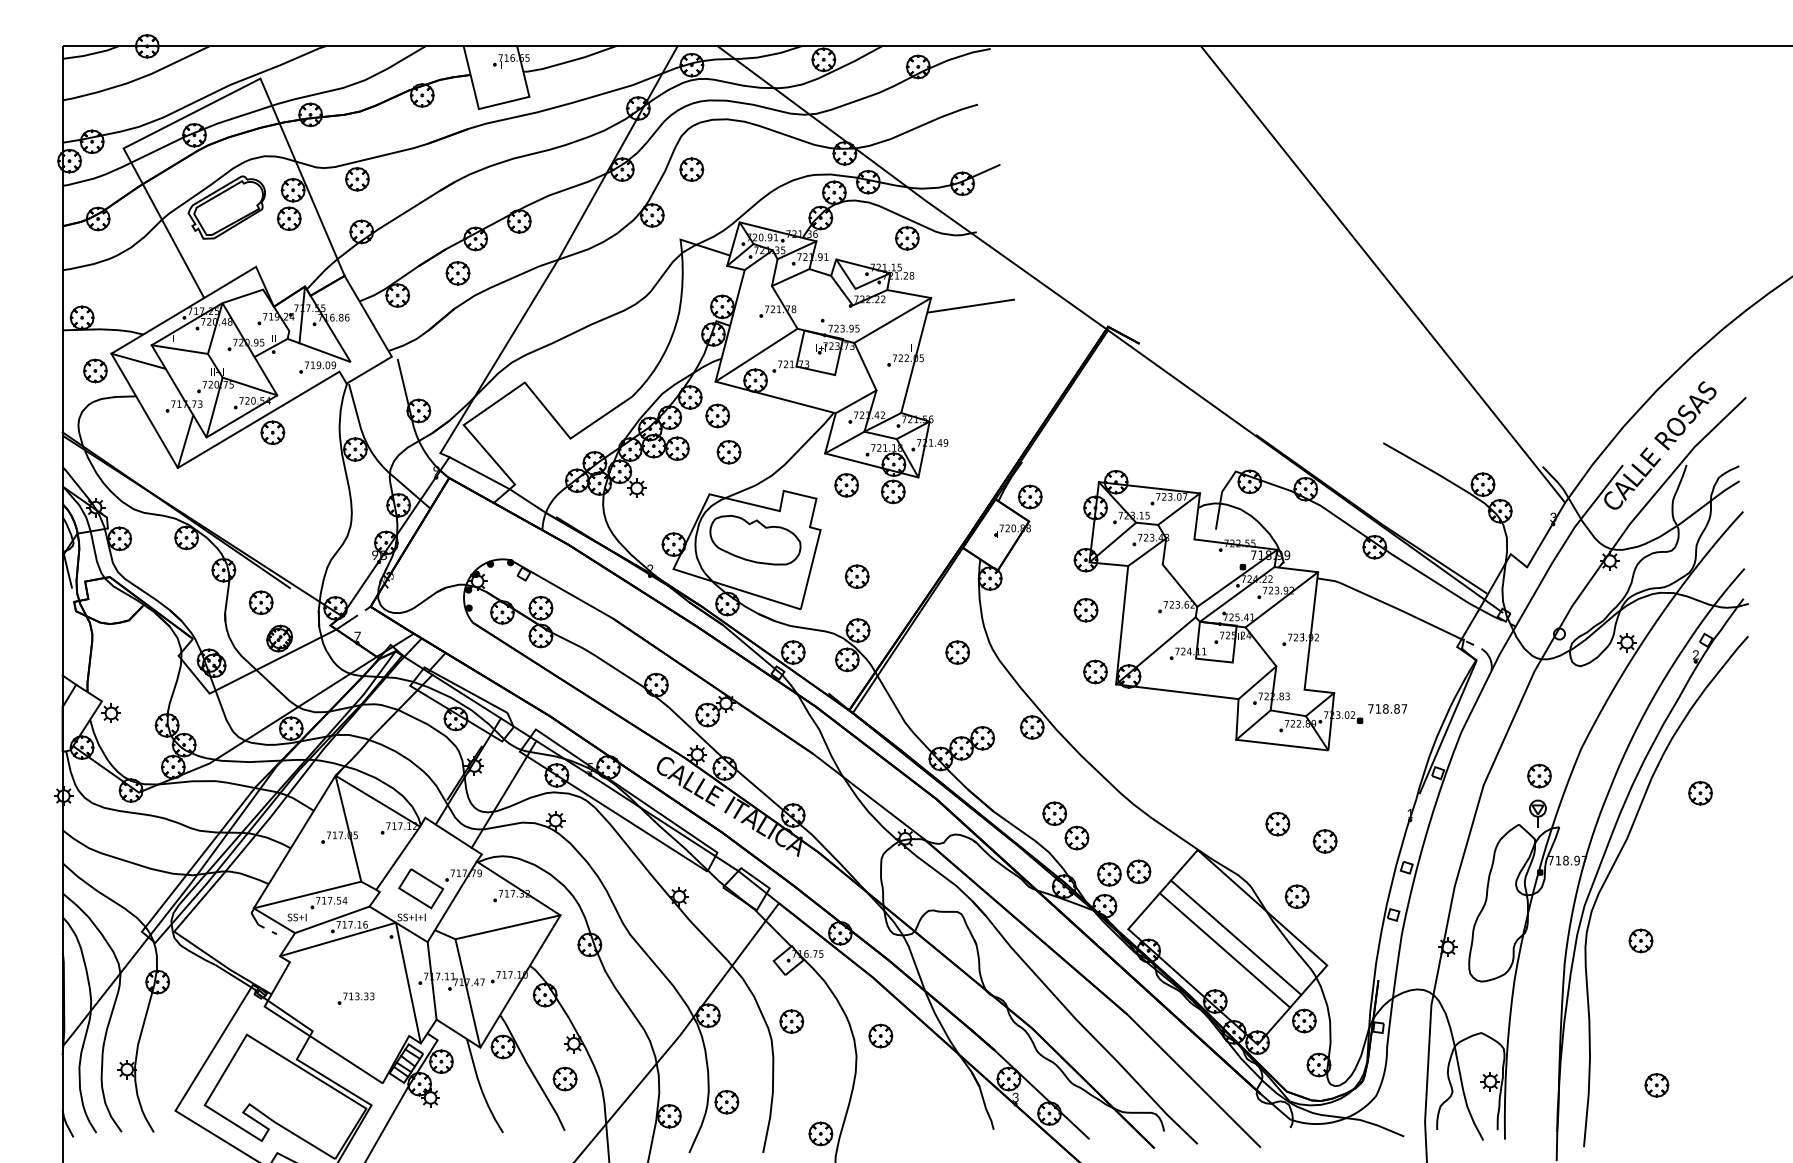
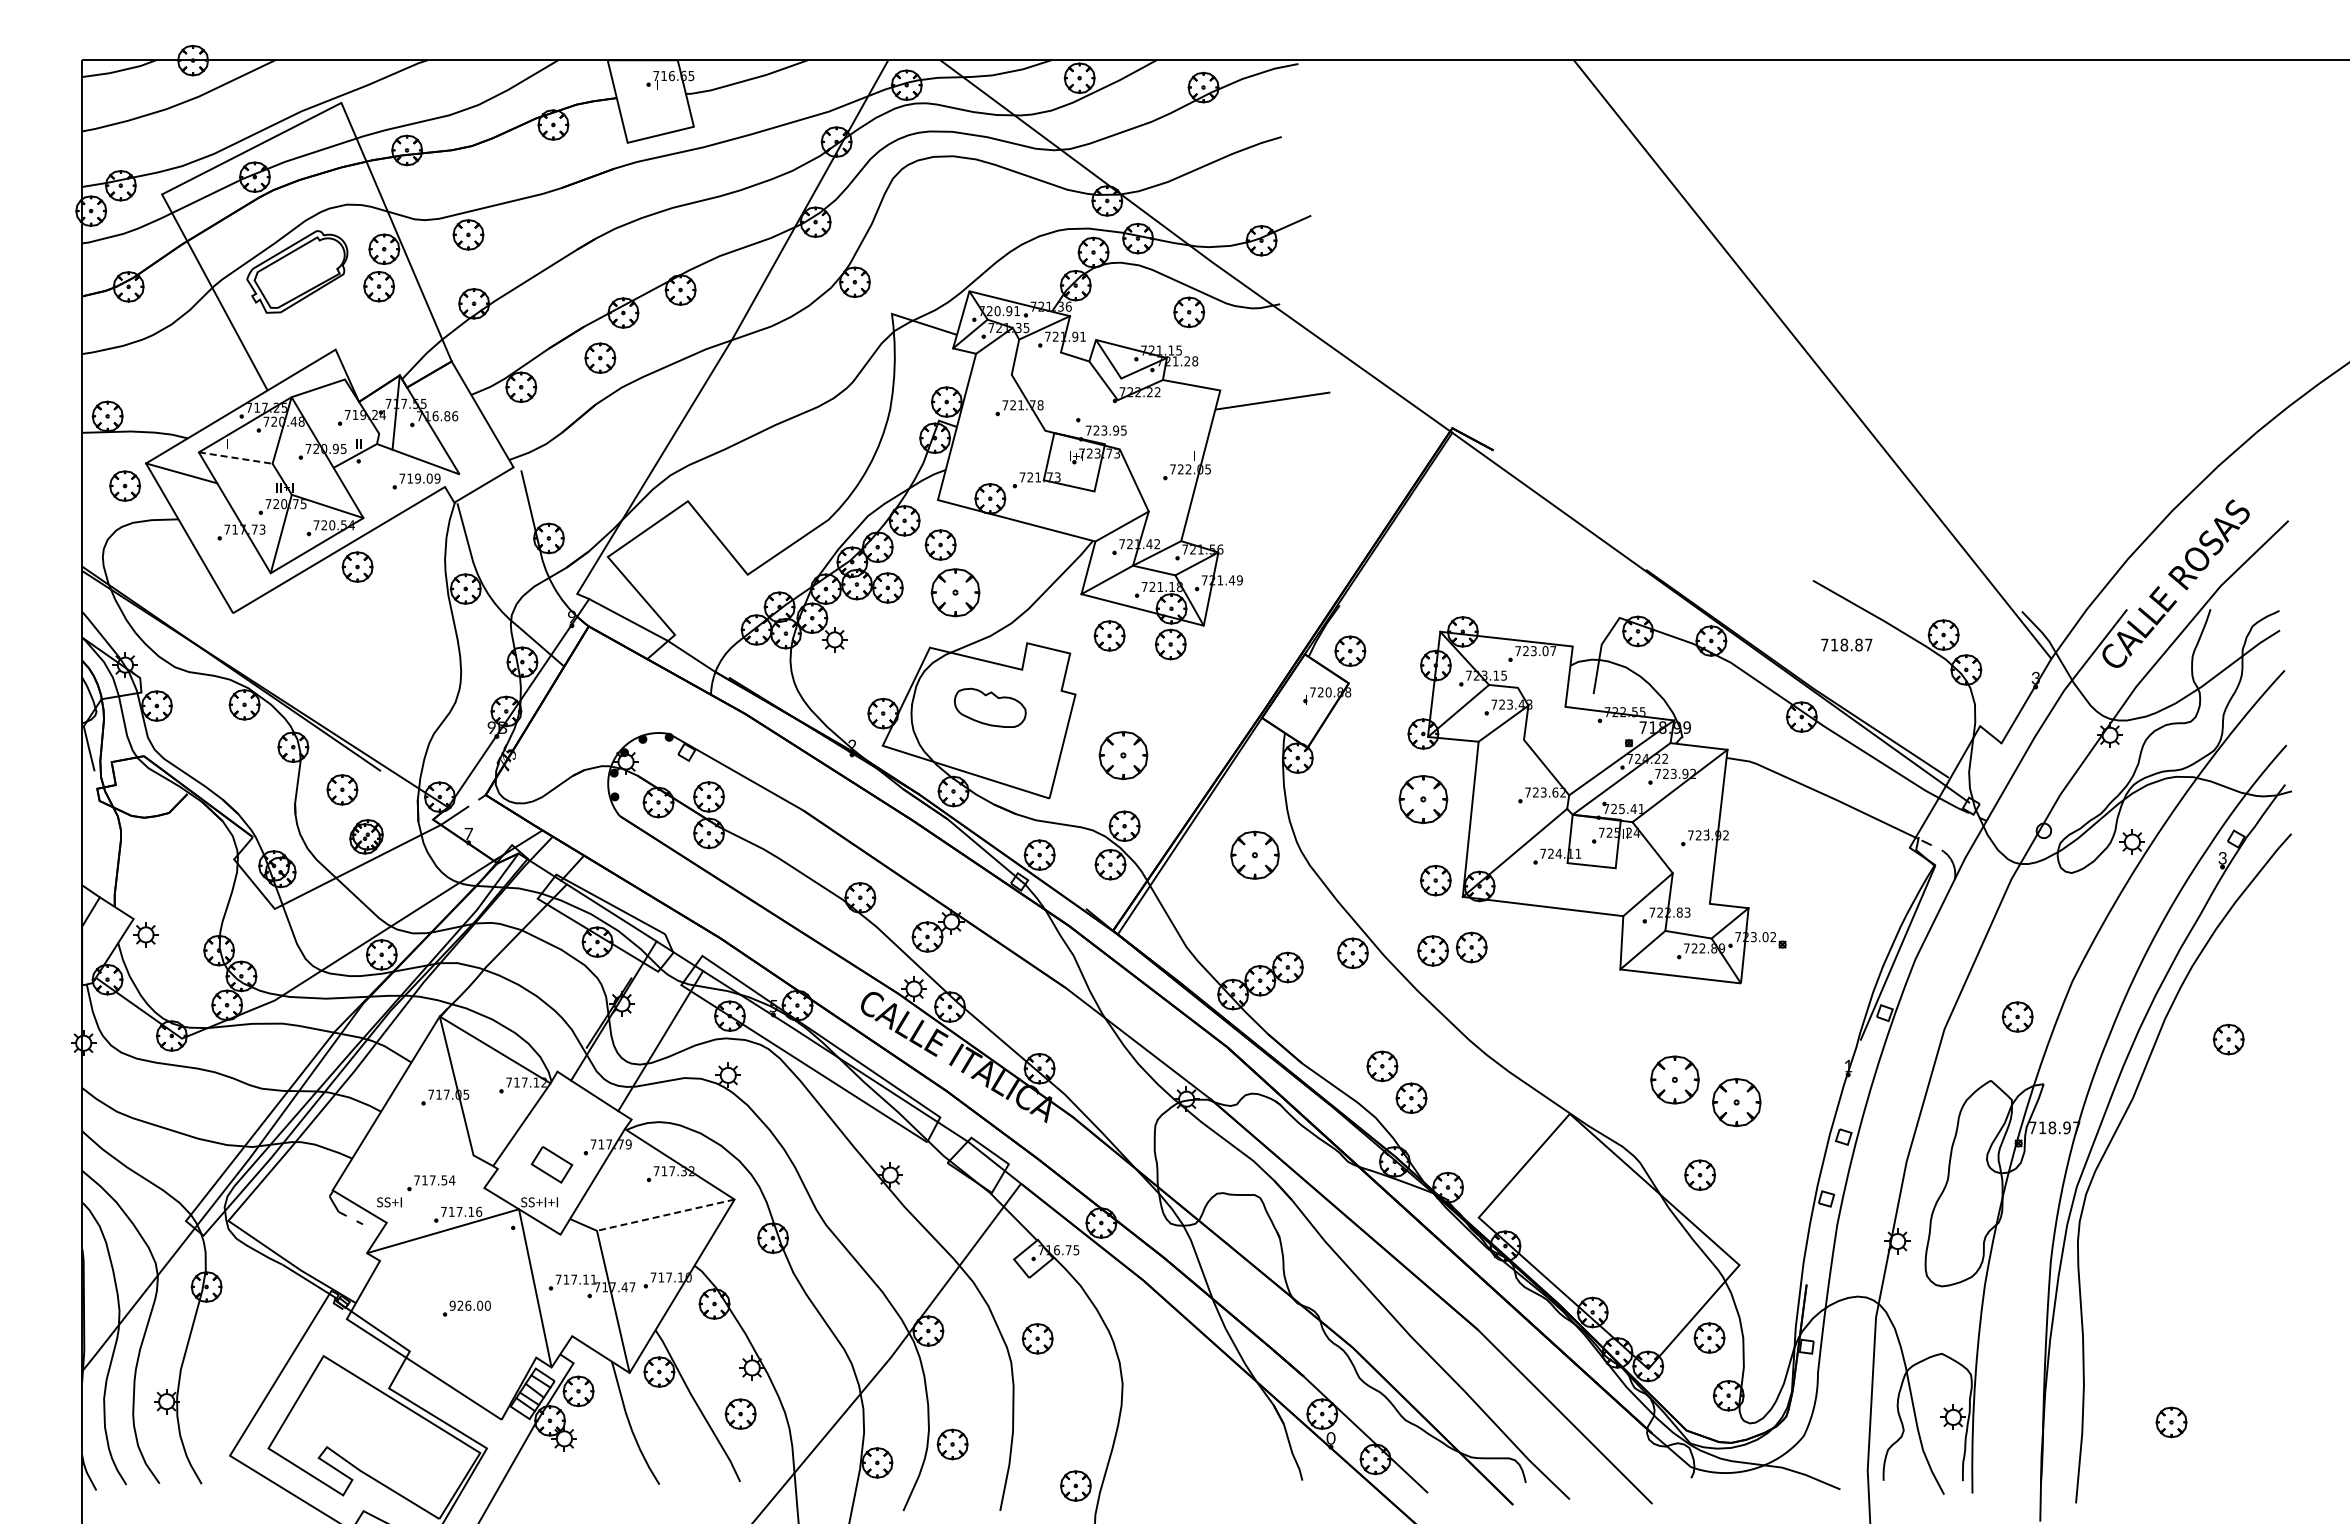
part: (691, 169) -> (906, 221), removed
line: (790, 277) -> (1035, 363), removed
line: (892, 320) -> (1169, 419), removed
line: (180, 349) -> (236, 458), solid -> dashed
line: (756, 355) -> (991, 465), removed
line: (185, 441) -> (243, 578), removed
part: (729, 452) -> (955, 592), size x1.6
line: (1178, 508) -> (1544, 666), removed
part: (755, 539) -> (990, 707), size x0.6
part: (857, 576) -> (1123, 755), size x1.6
part: (1086, 610) -> (1423, 799), size x1.6
part: (957, 652) -> (1255, 854), size x1.6
text: (1695, 656) -> (2222, 860), 2 -> 3
text: (1387, 708) -> (1846, 644), moved
part: (1537, 813) -> (2015, 1066), removed
part: (1277, 823) -> (1674, 1079), size x1.6
part: (1324, 841) -> (1736, 1102), size x1.6
part: (1124, 872) -> (1452, 948), moved
part: (420, 888) -> (551, 1164), size x0.7
line: (307, 894) -> (402, 1172), removed
line: (332, 919) -> (435, 1205), removed
line: (507, 927) -> (665, 1215), solid -> dashed
line: (1235, 937) -> (1619, 1228), removed
part: (1640, 940) -> (2150, 1232), removed
line: (1224, 950) -> (1605, 1245), removed
line: (432, 980) -> (566, 1285), removed
text: (358, 996) -> (469, 1305), 713.33 -> 926.00
part: (880, 1035) -> (1154, 1357), removed
text: (1015, 1097) -> (1330, 1438), 3 -> 0

